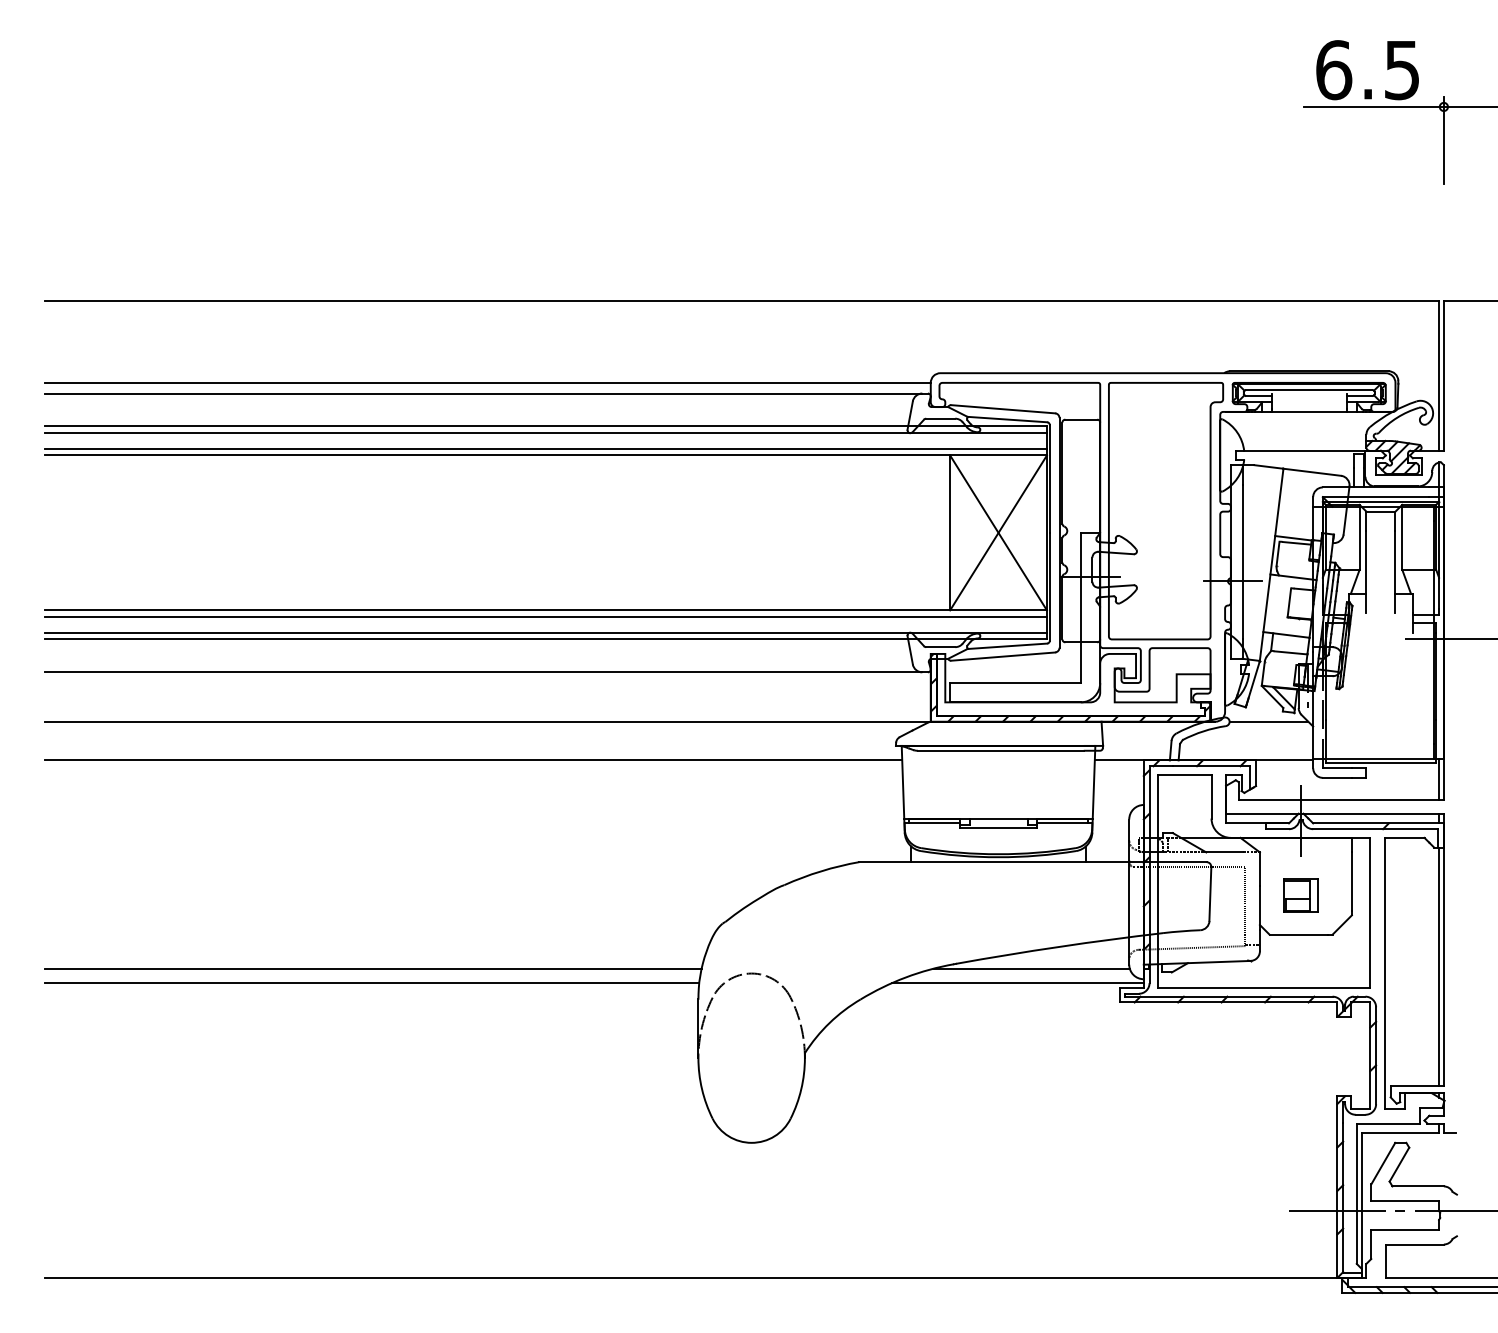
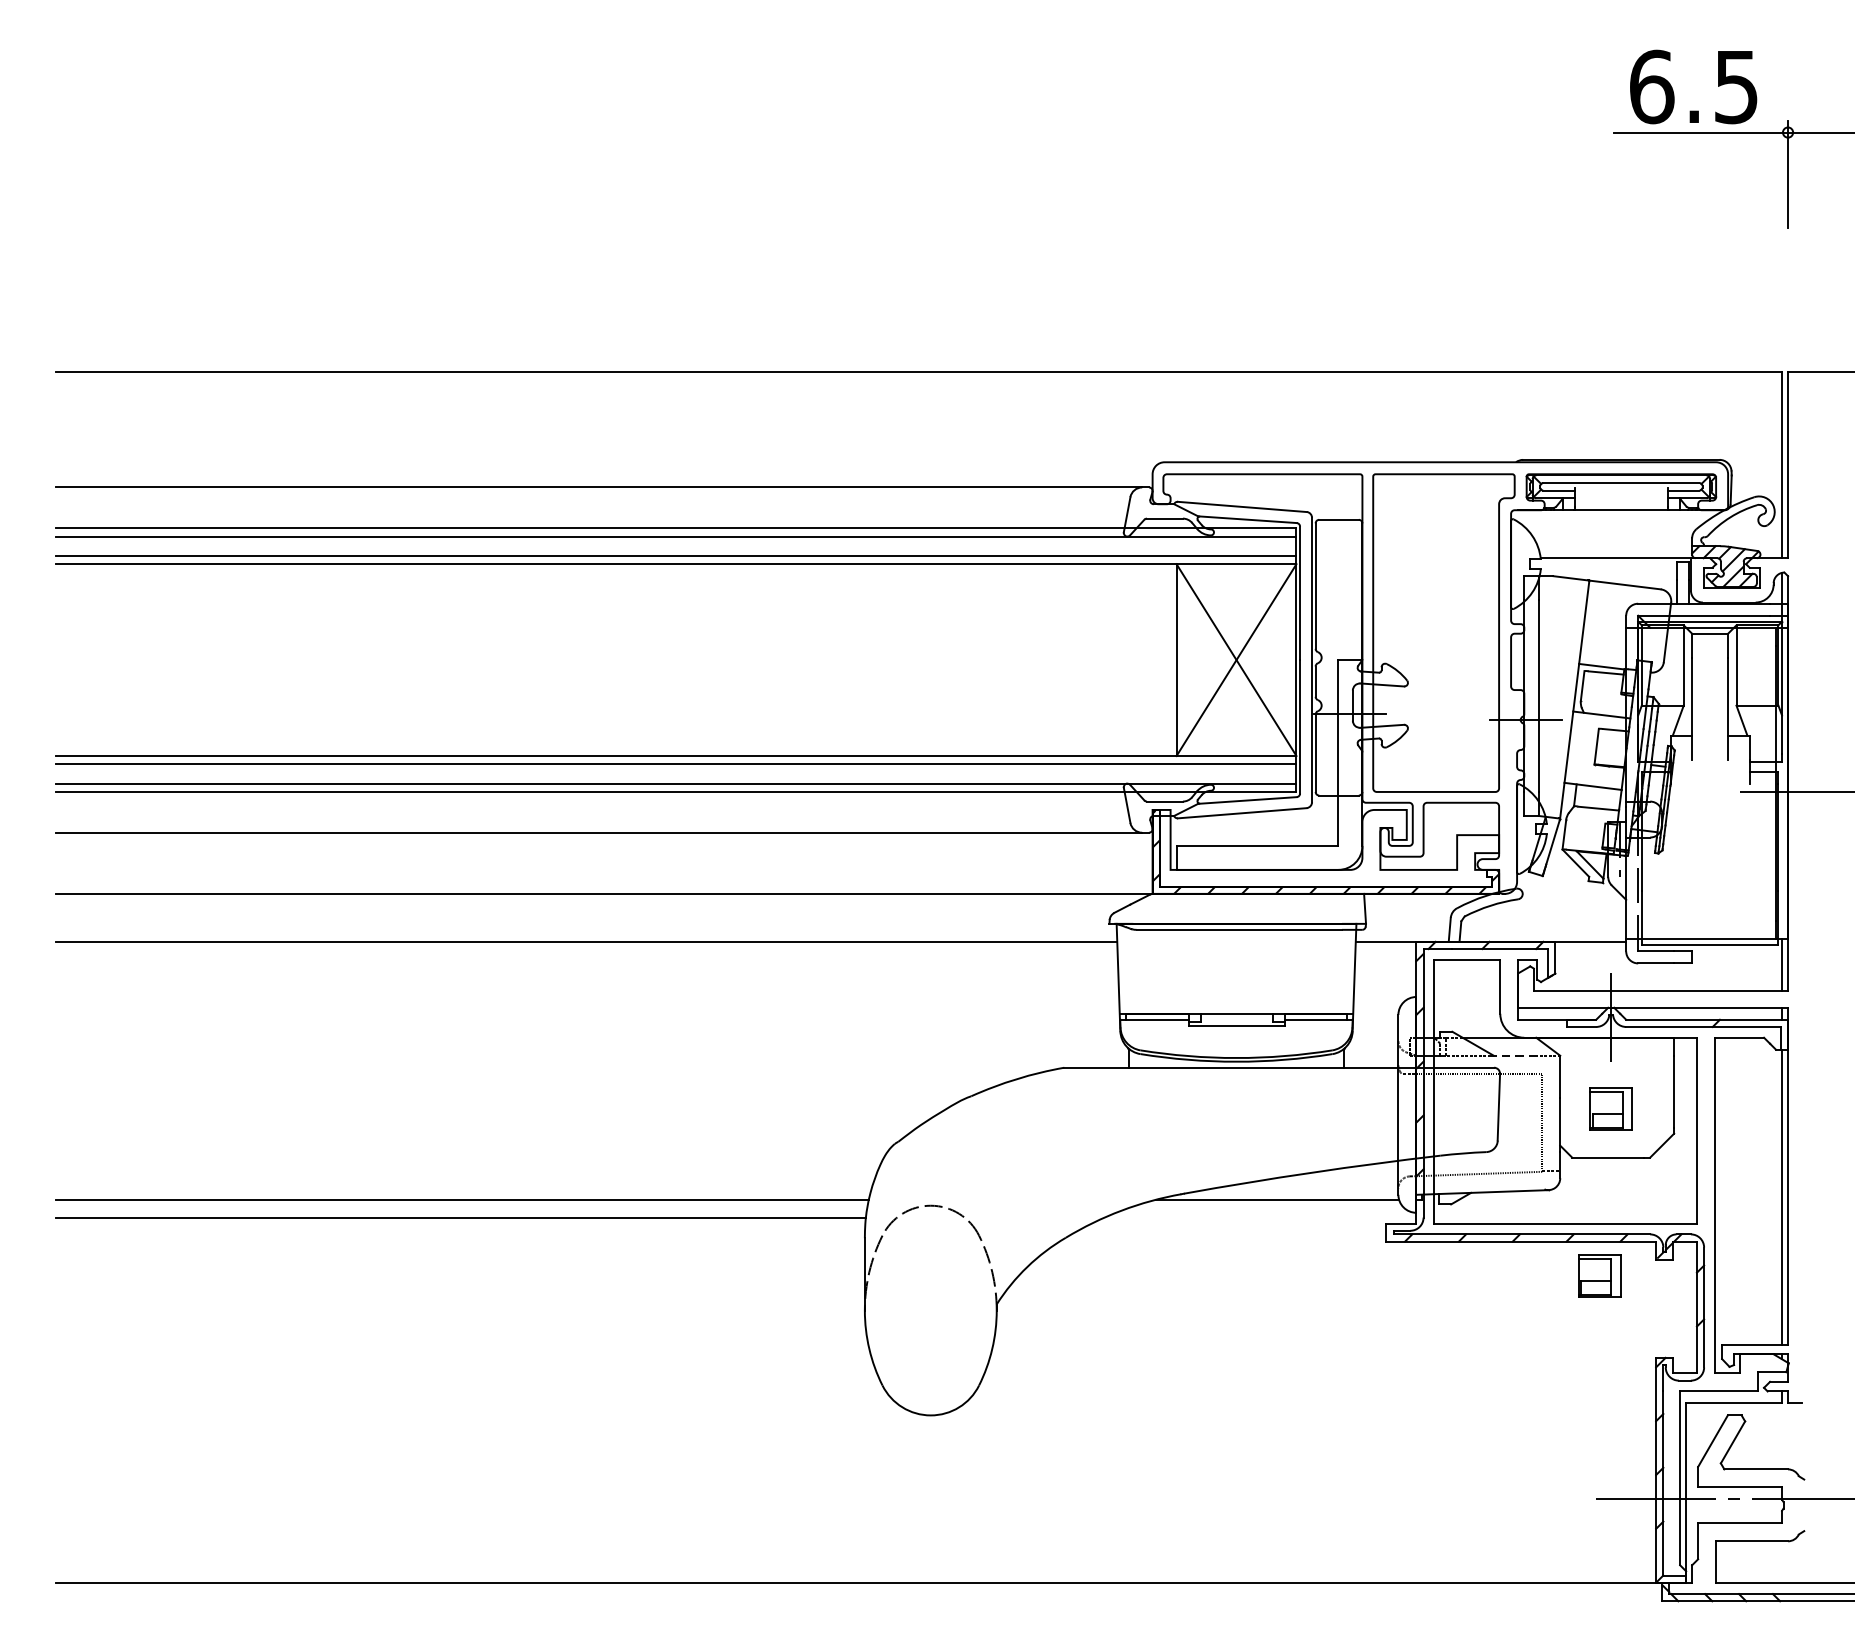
line: (487, 382) -> (603, 473), removed
line: (1268, 721) -> (1570, 893), removed
line: (1222, 852) -> (1513, 1055), solid -> dashed
line: (1017, 983) -> (1260, 1218), removed
part: (1291, 1030) -> (1599, 1276), added

